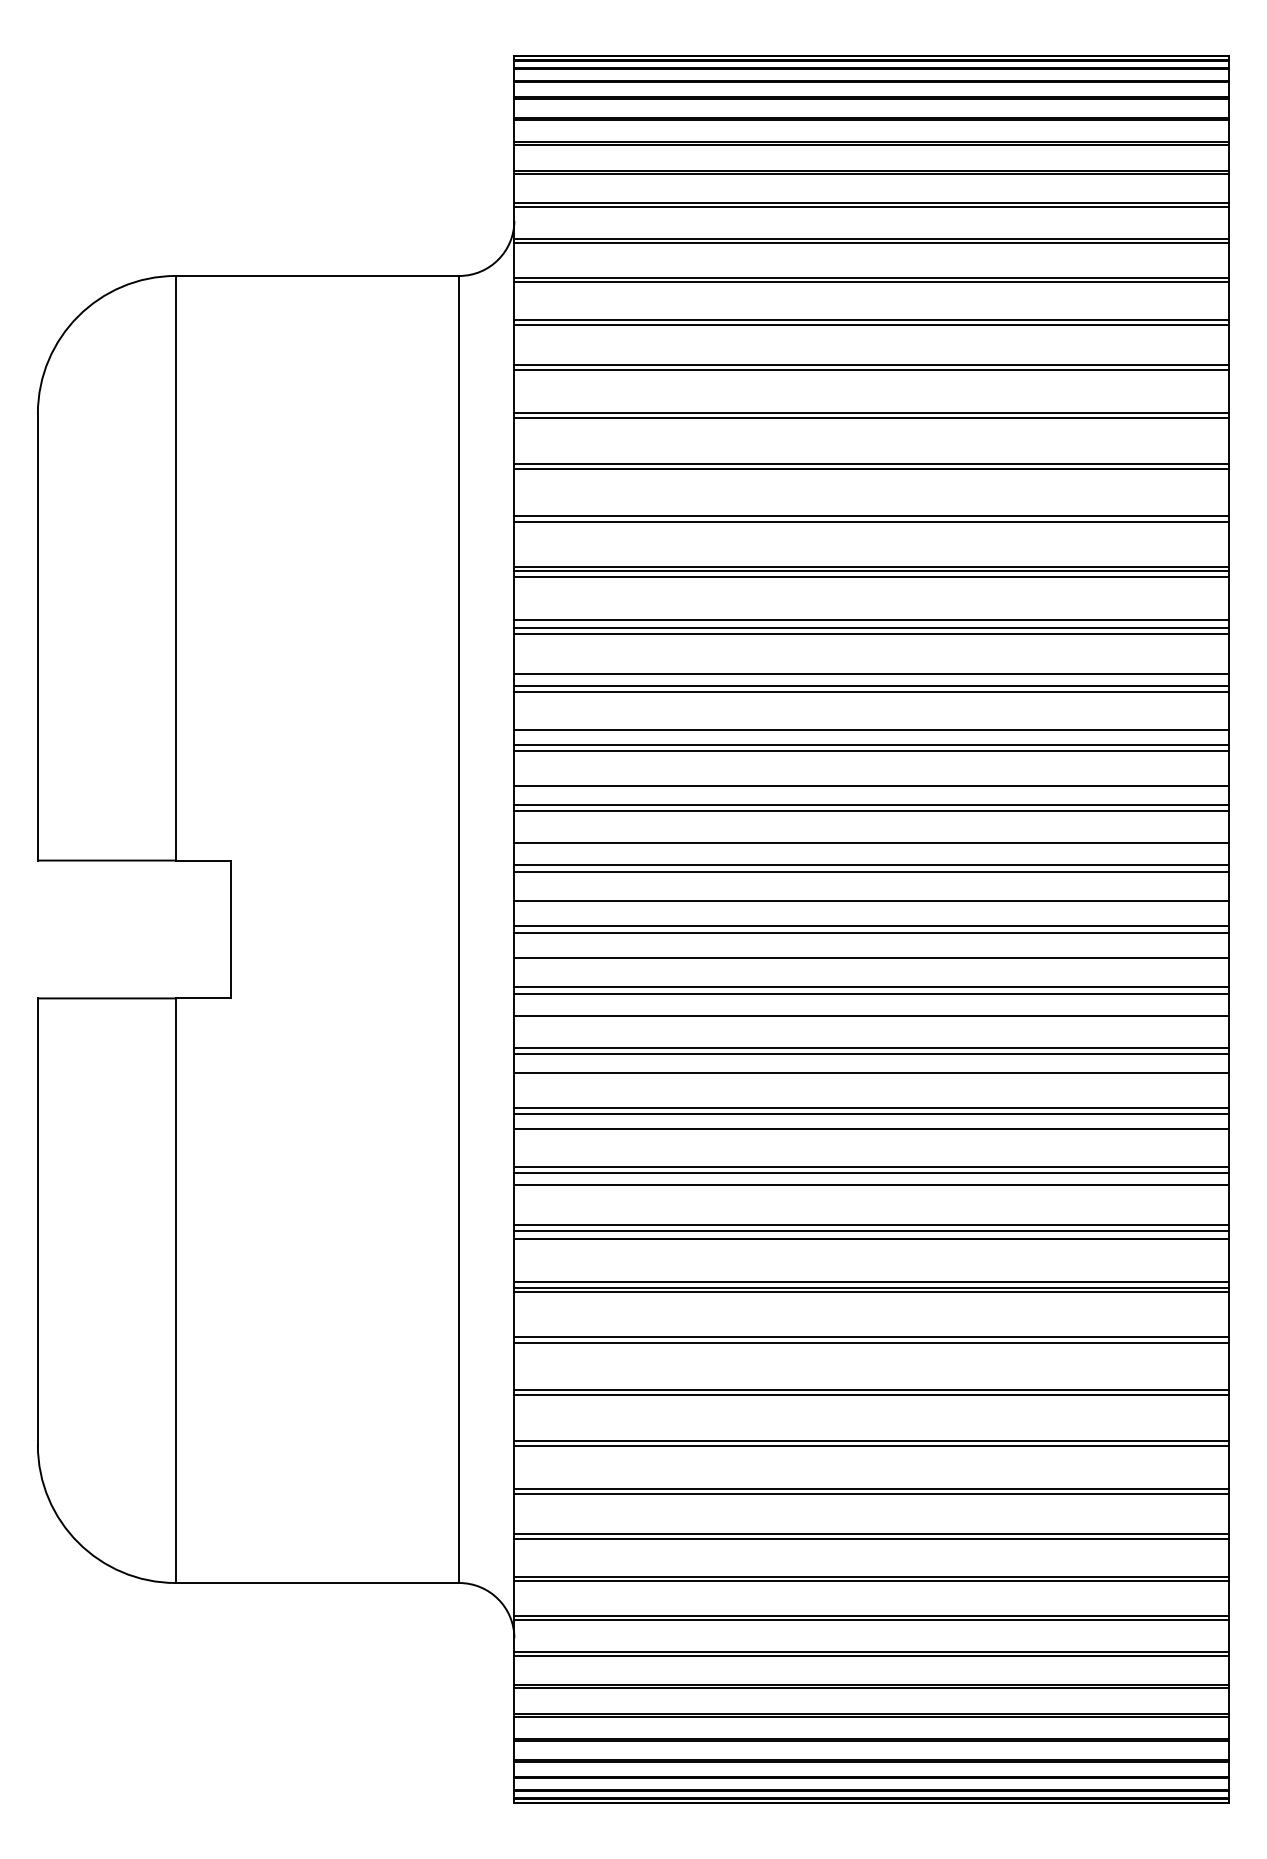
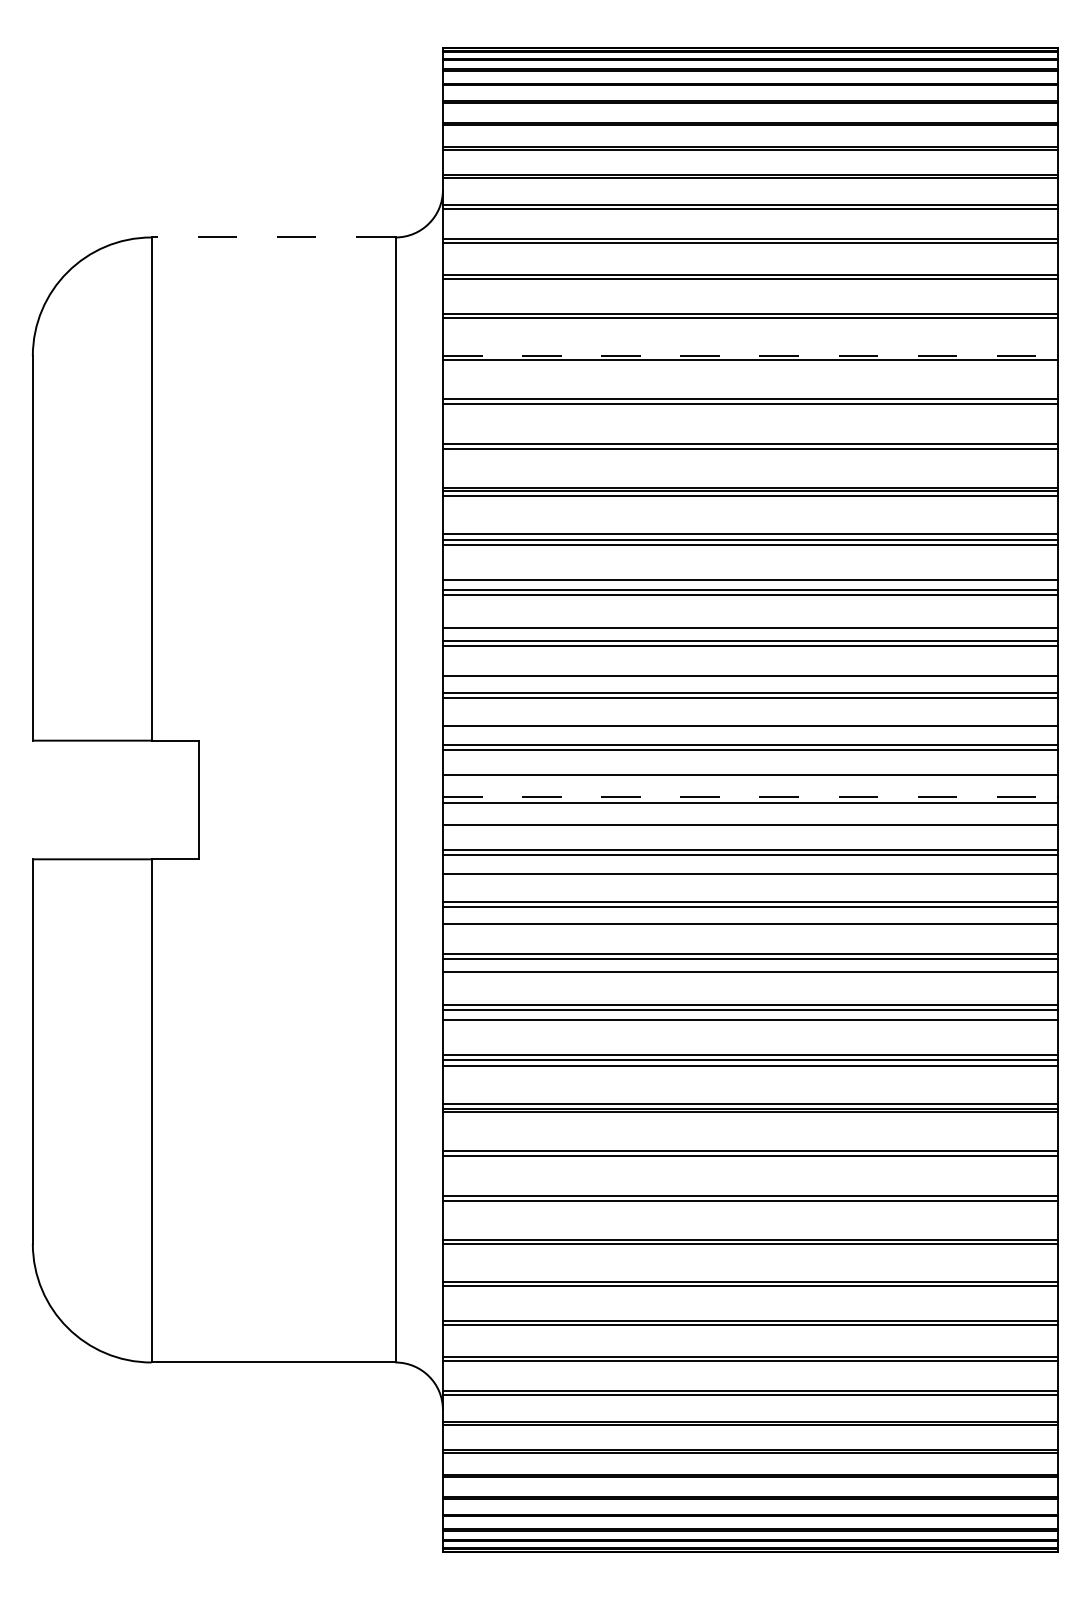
line: (317, 275) -> (273, 237), solid -> dashed
line: (871, 413) -> (750, 355), solid -> dashed
line: (871, 926) -> (750, 797), solid -> dashed

